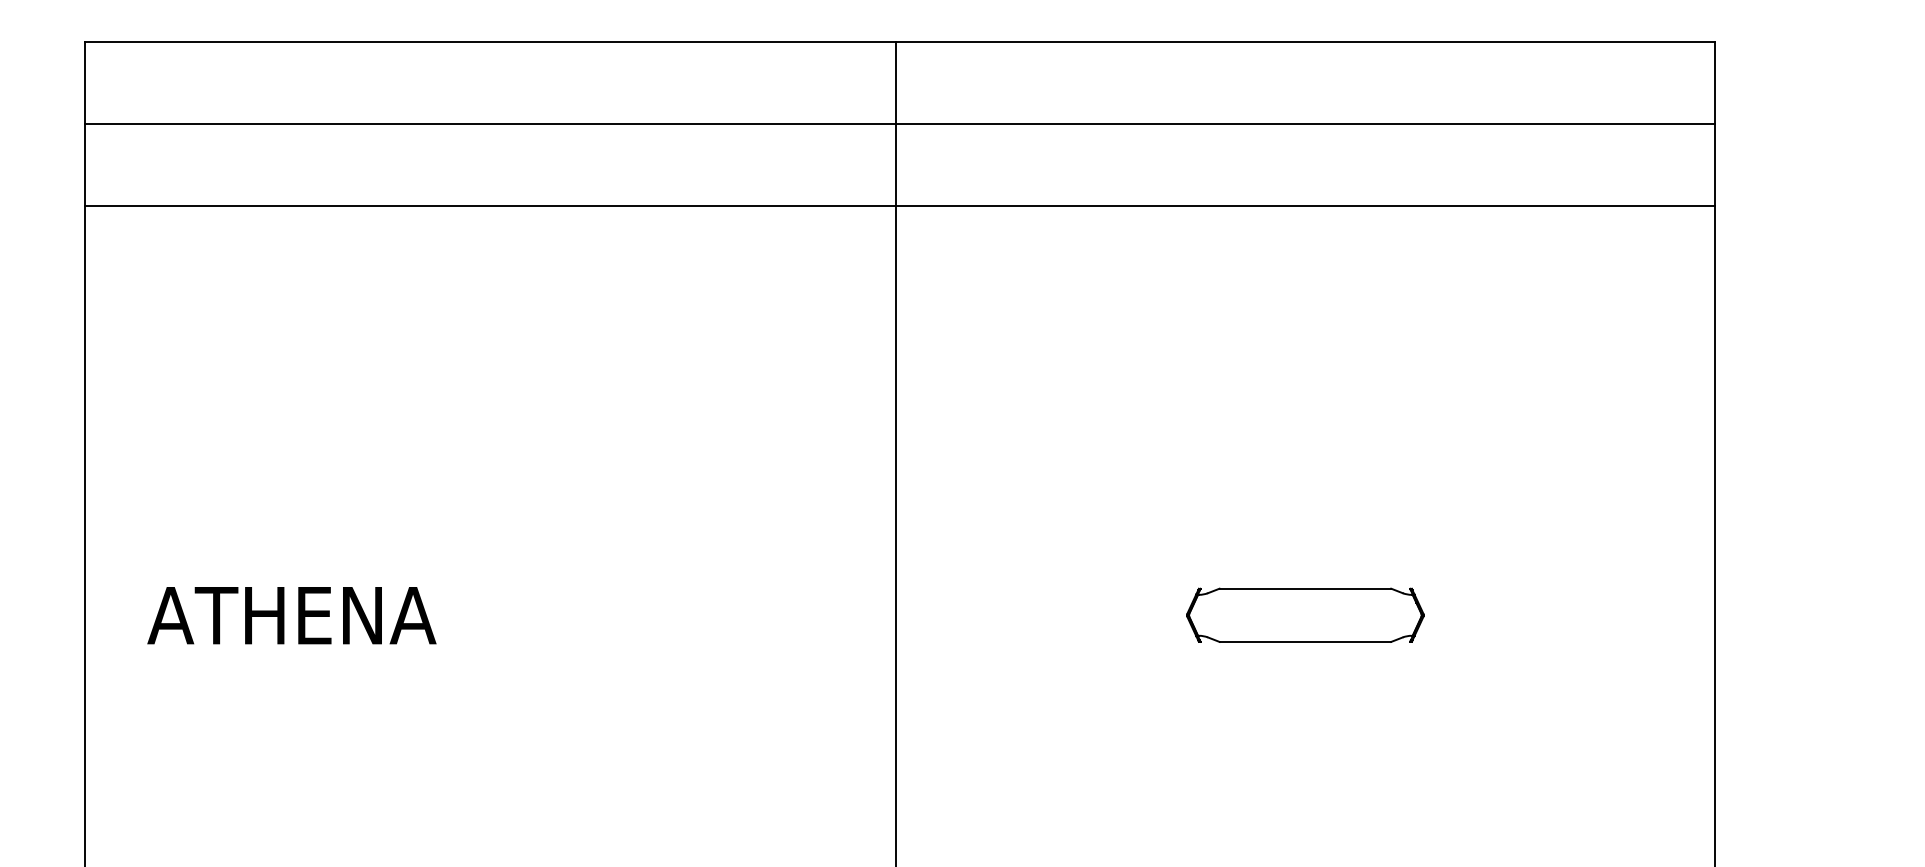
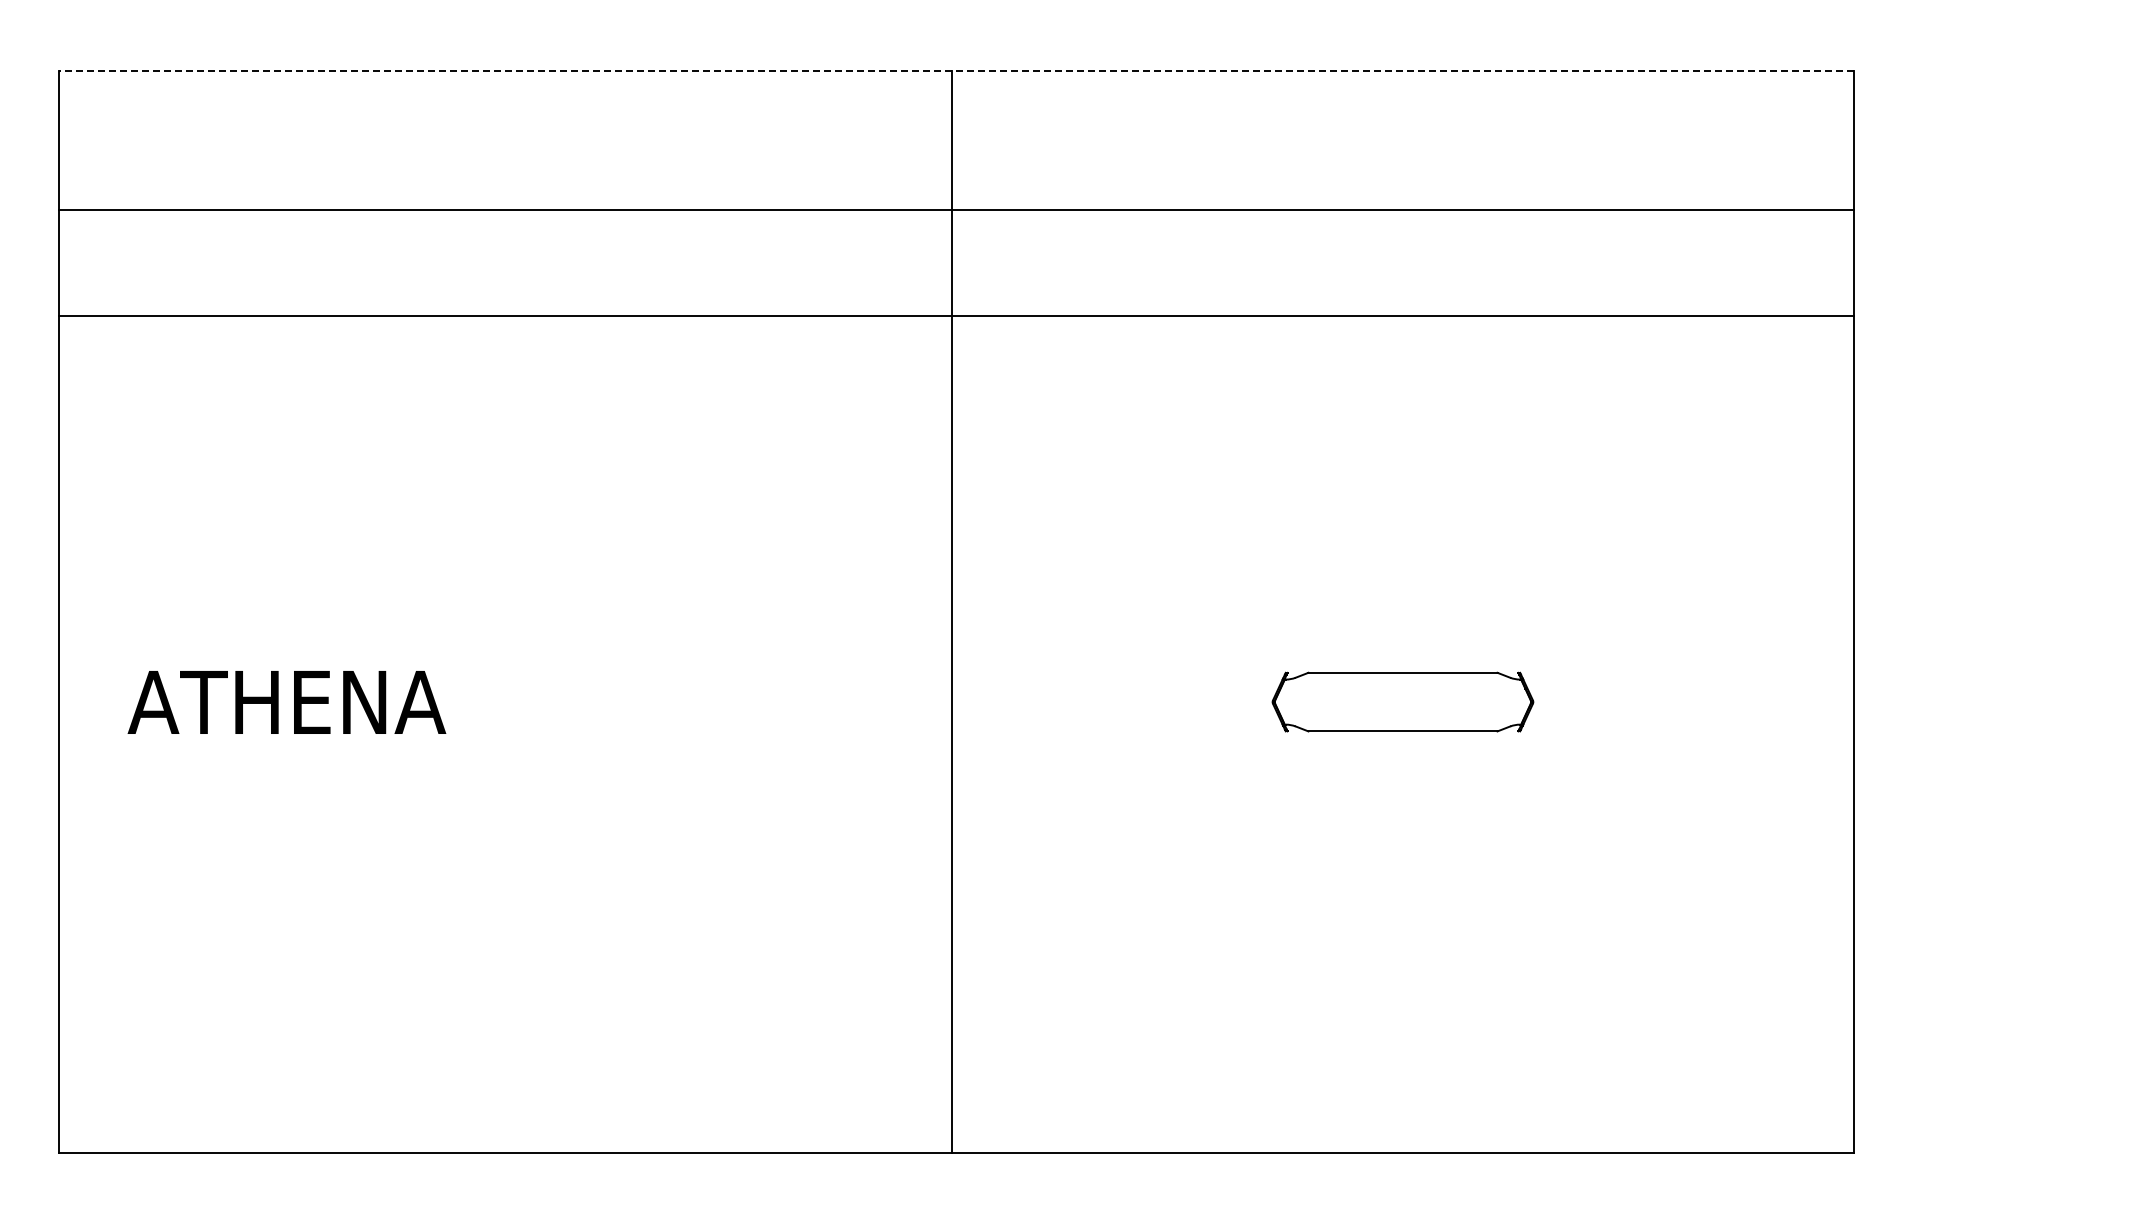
line: (899, 42) -> (956, 71), solid -> dashed
line: (899, 124) -> (956, 210), moved
line: (899, 206) -> (956, 316), moved

